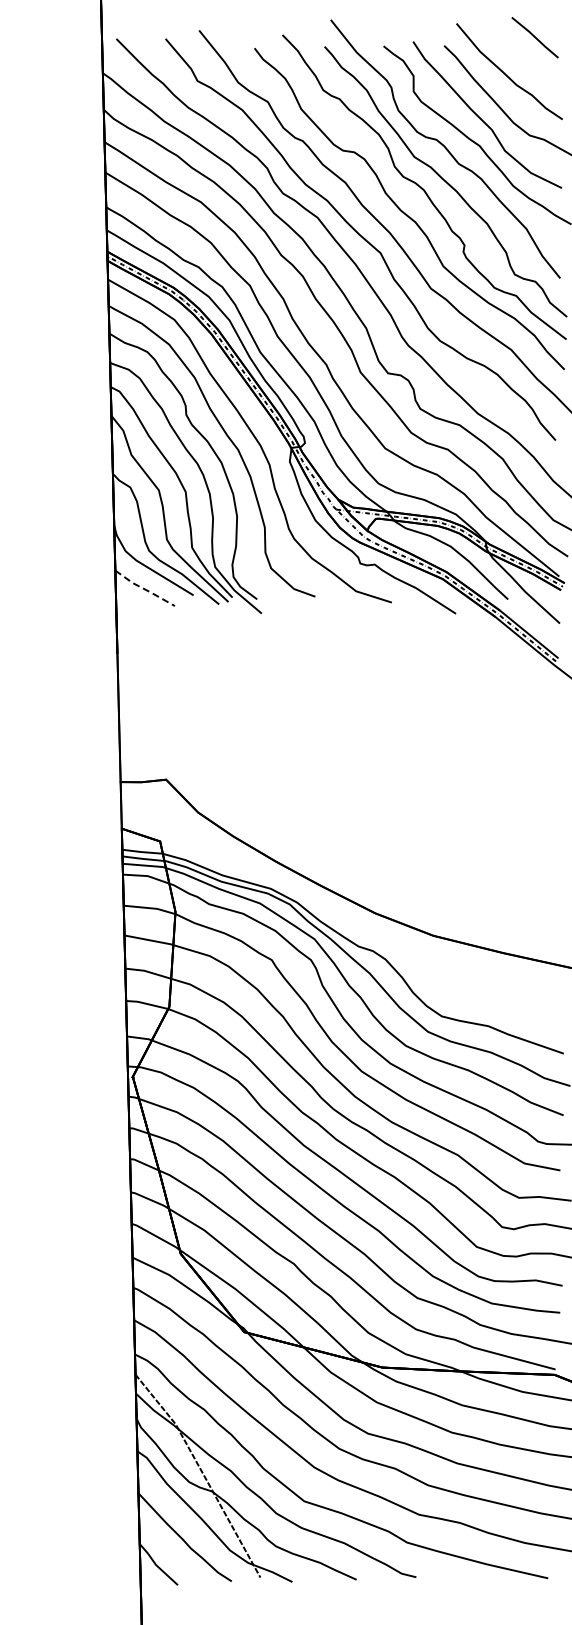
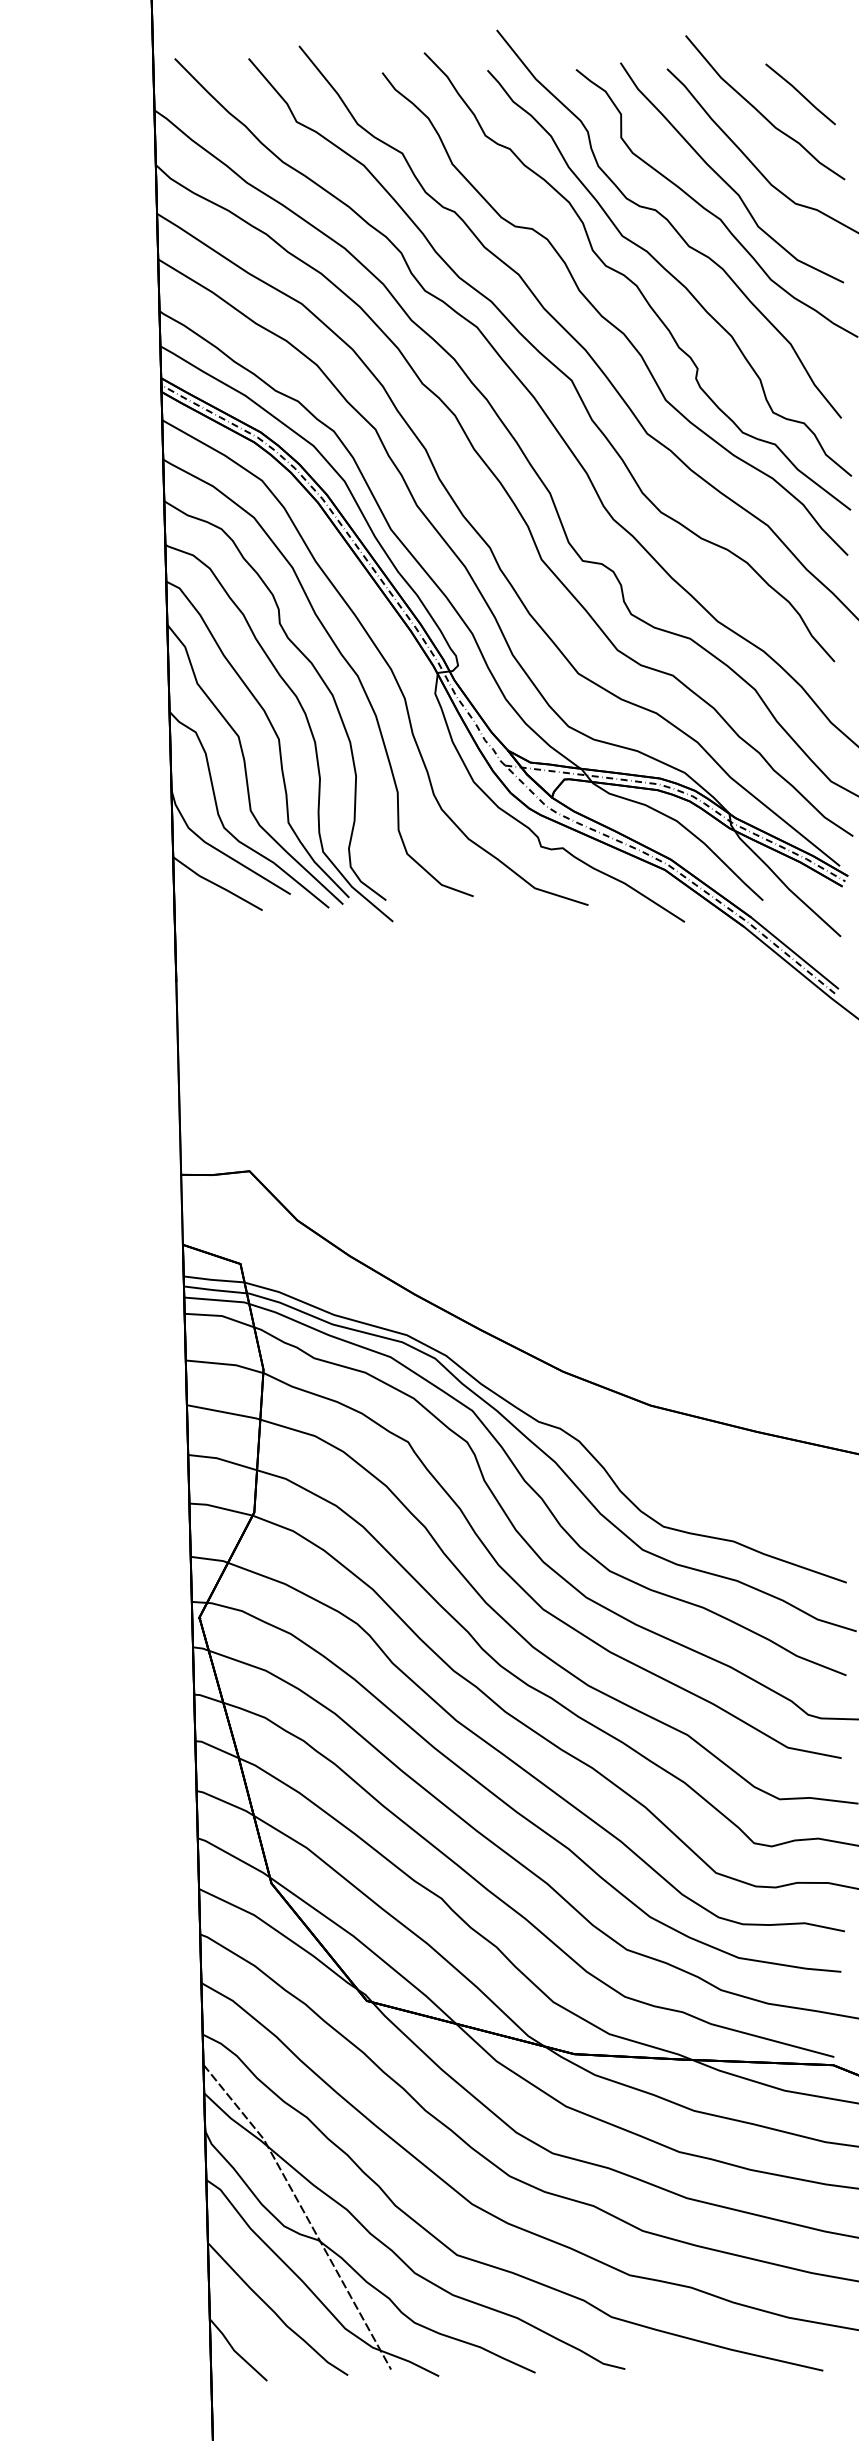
line: (534, 37) -> (799, 94), moved
line: (145, 589) -> (218, 885), dashed -> solid

